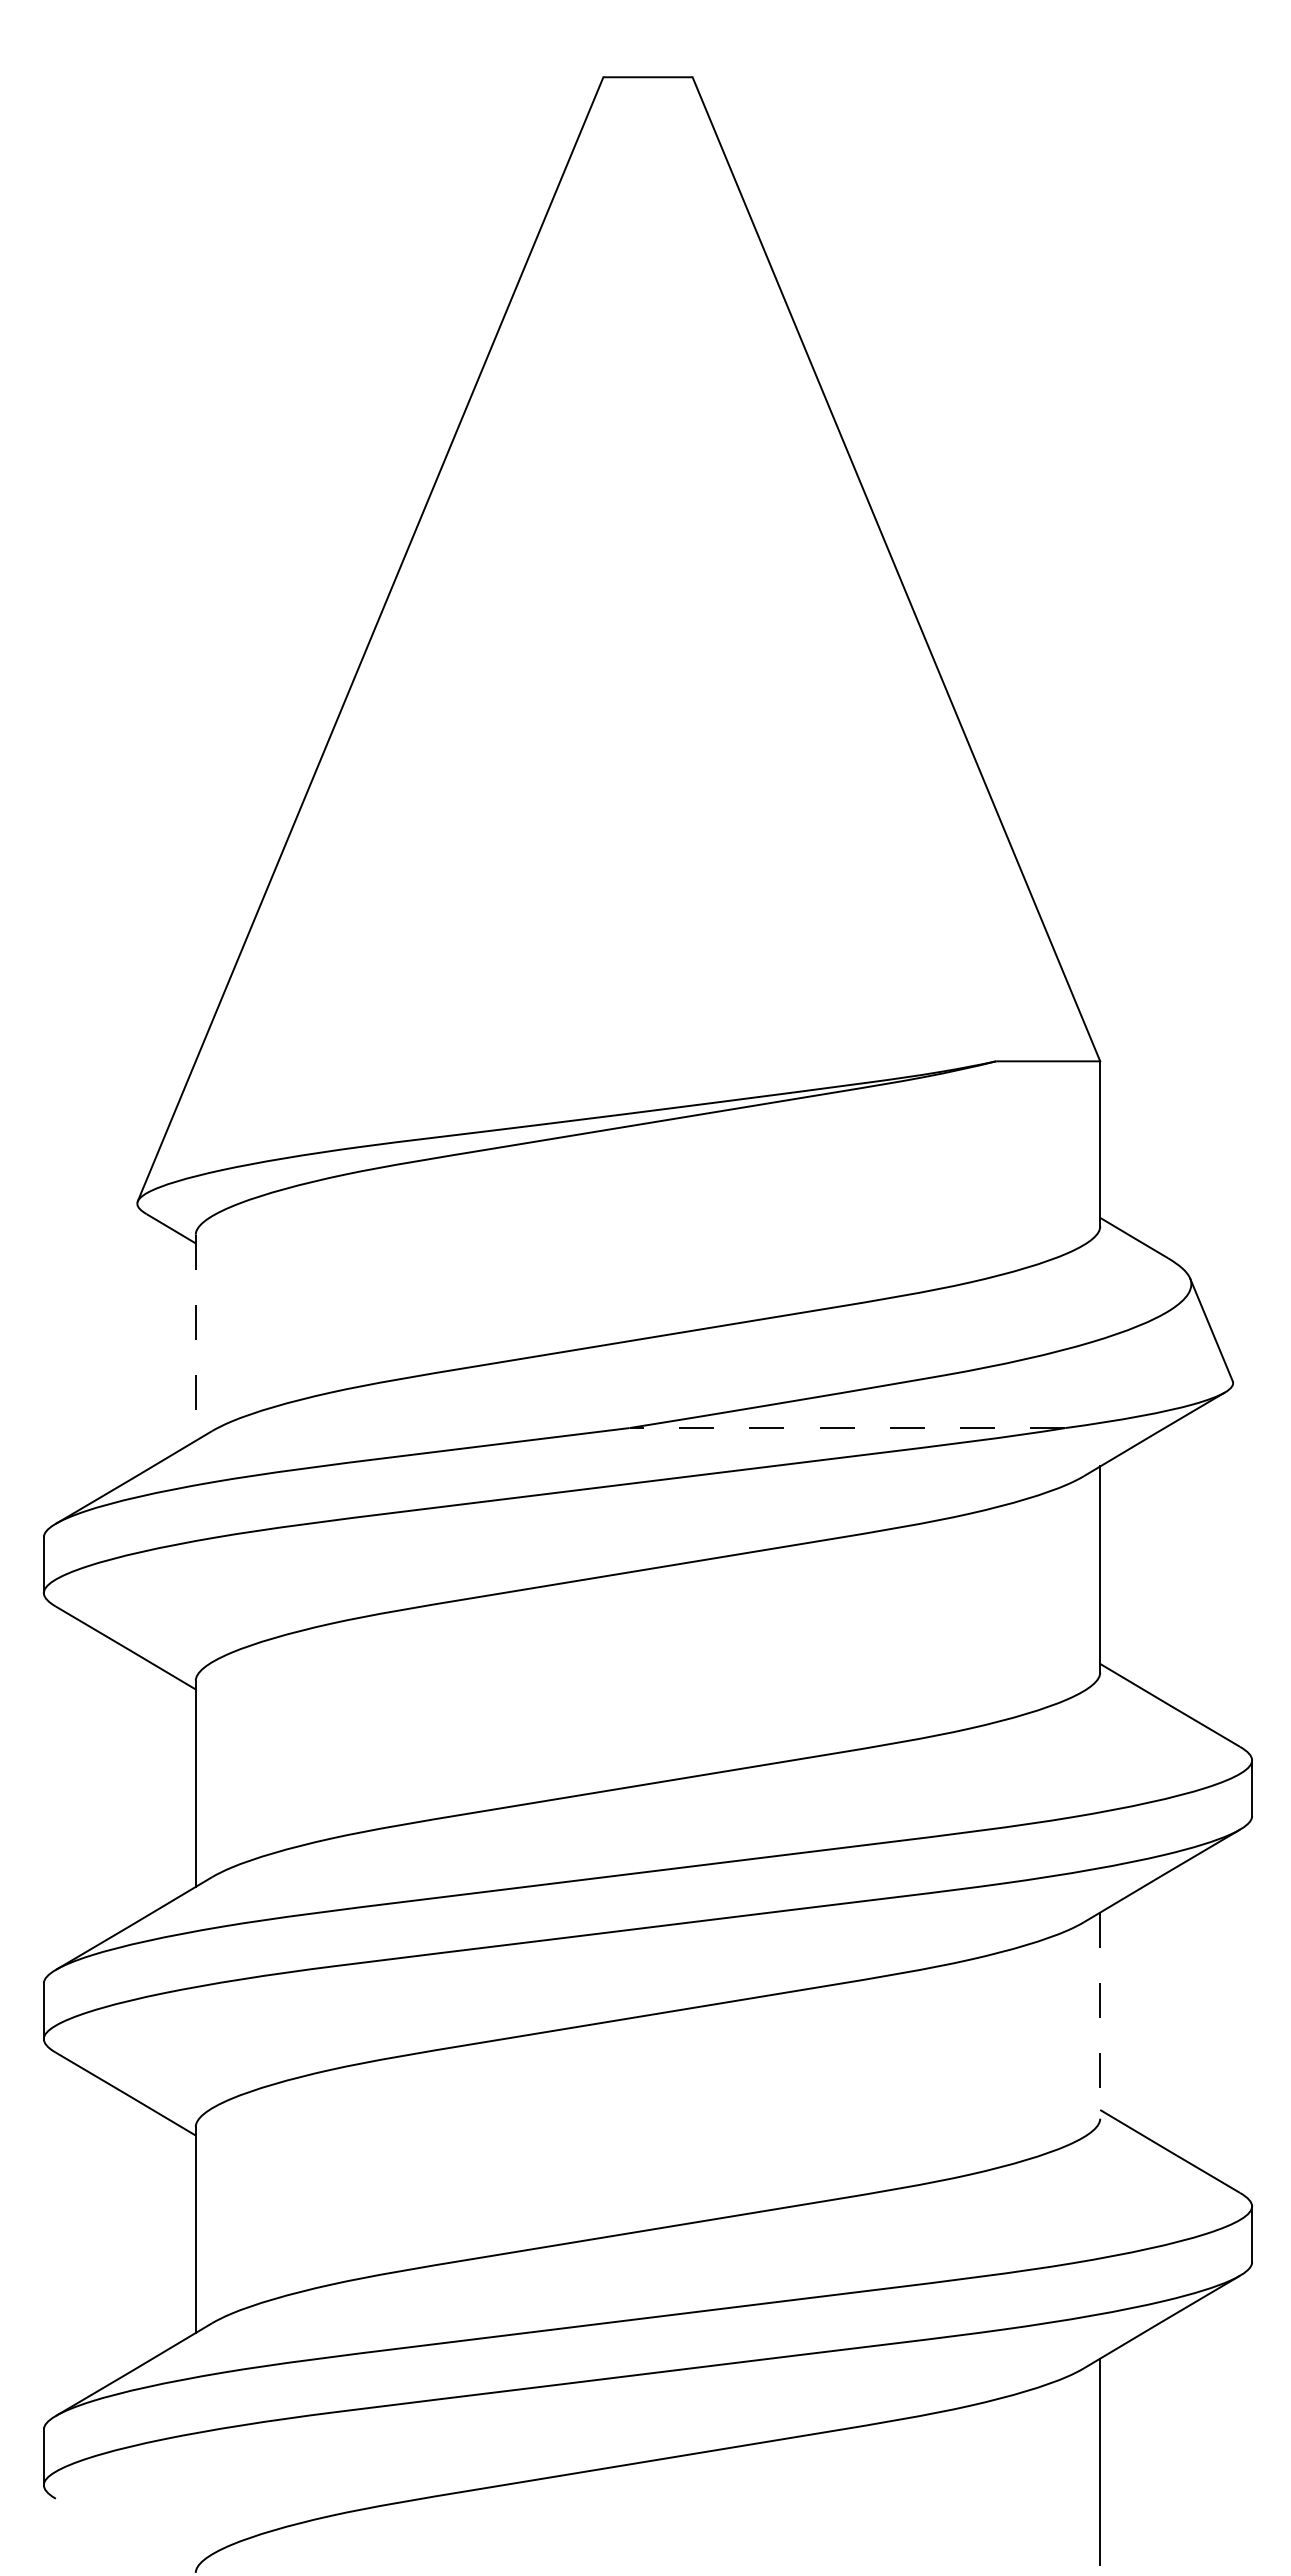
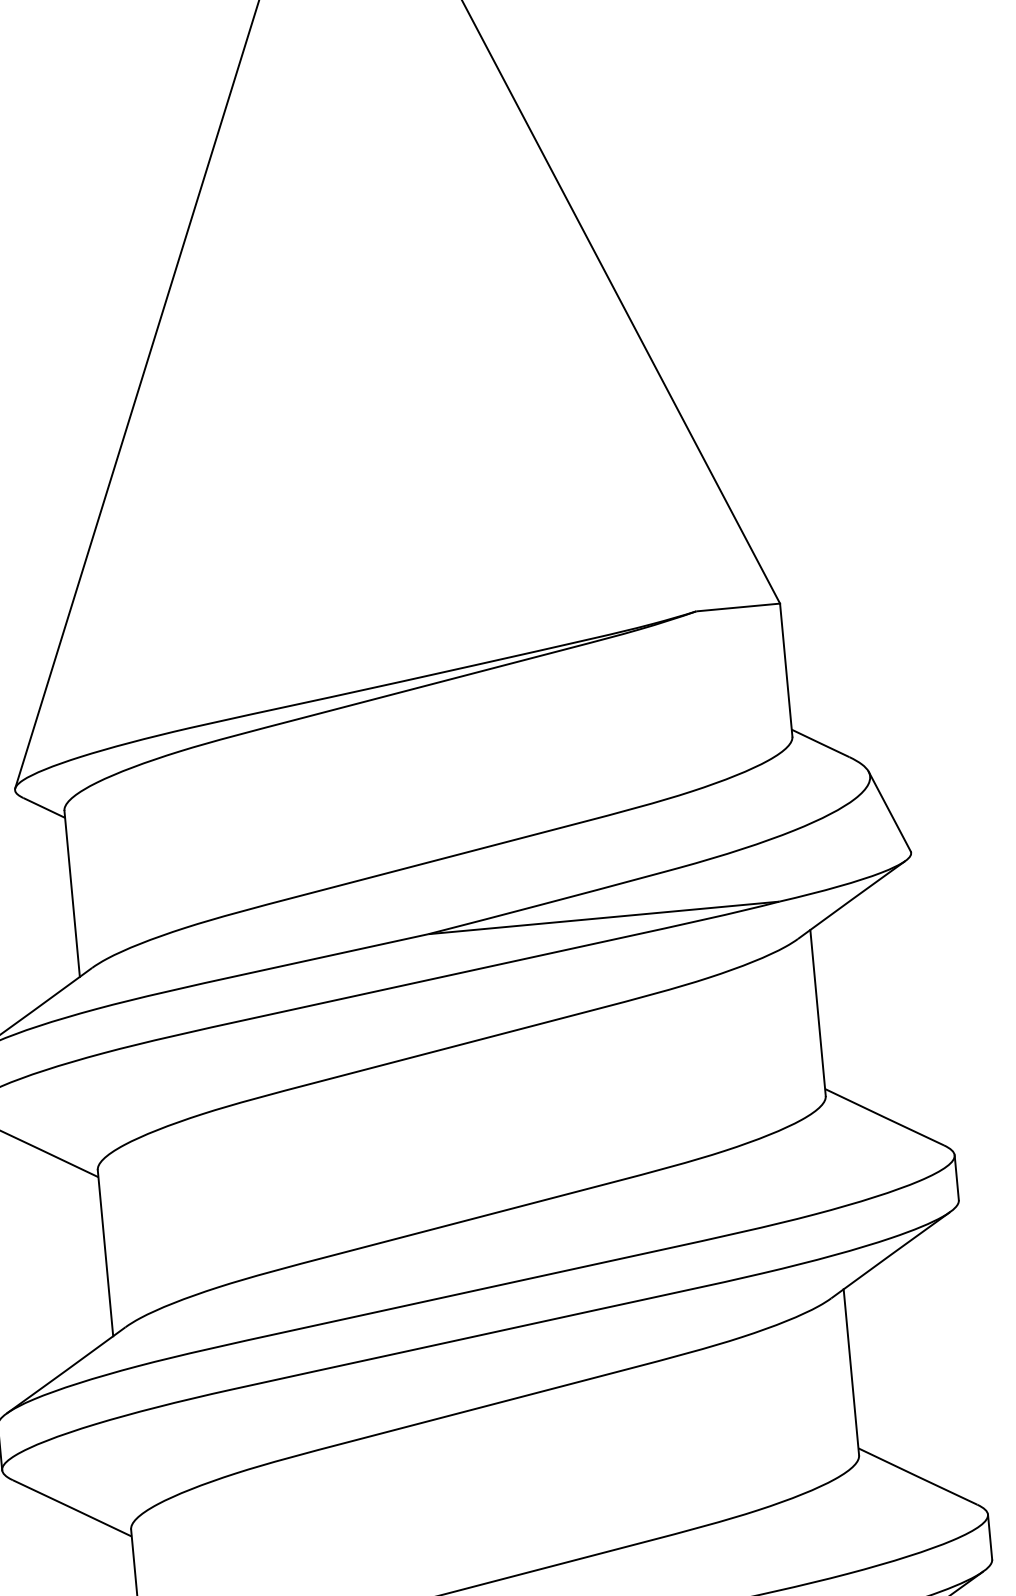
line: (195, 1338) -> (71, 894), dashed -> solid
arc: (849, 1428) -> (605, 918), dashed -> solid
line: (1100, 2016) -> (851, 1373), dashed -> solid

